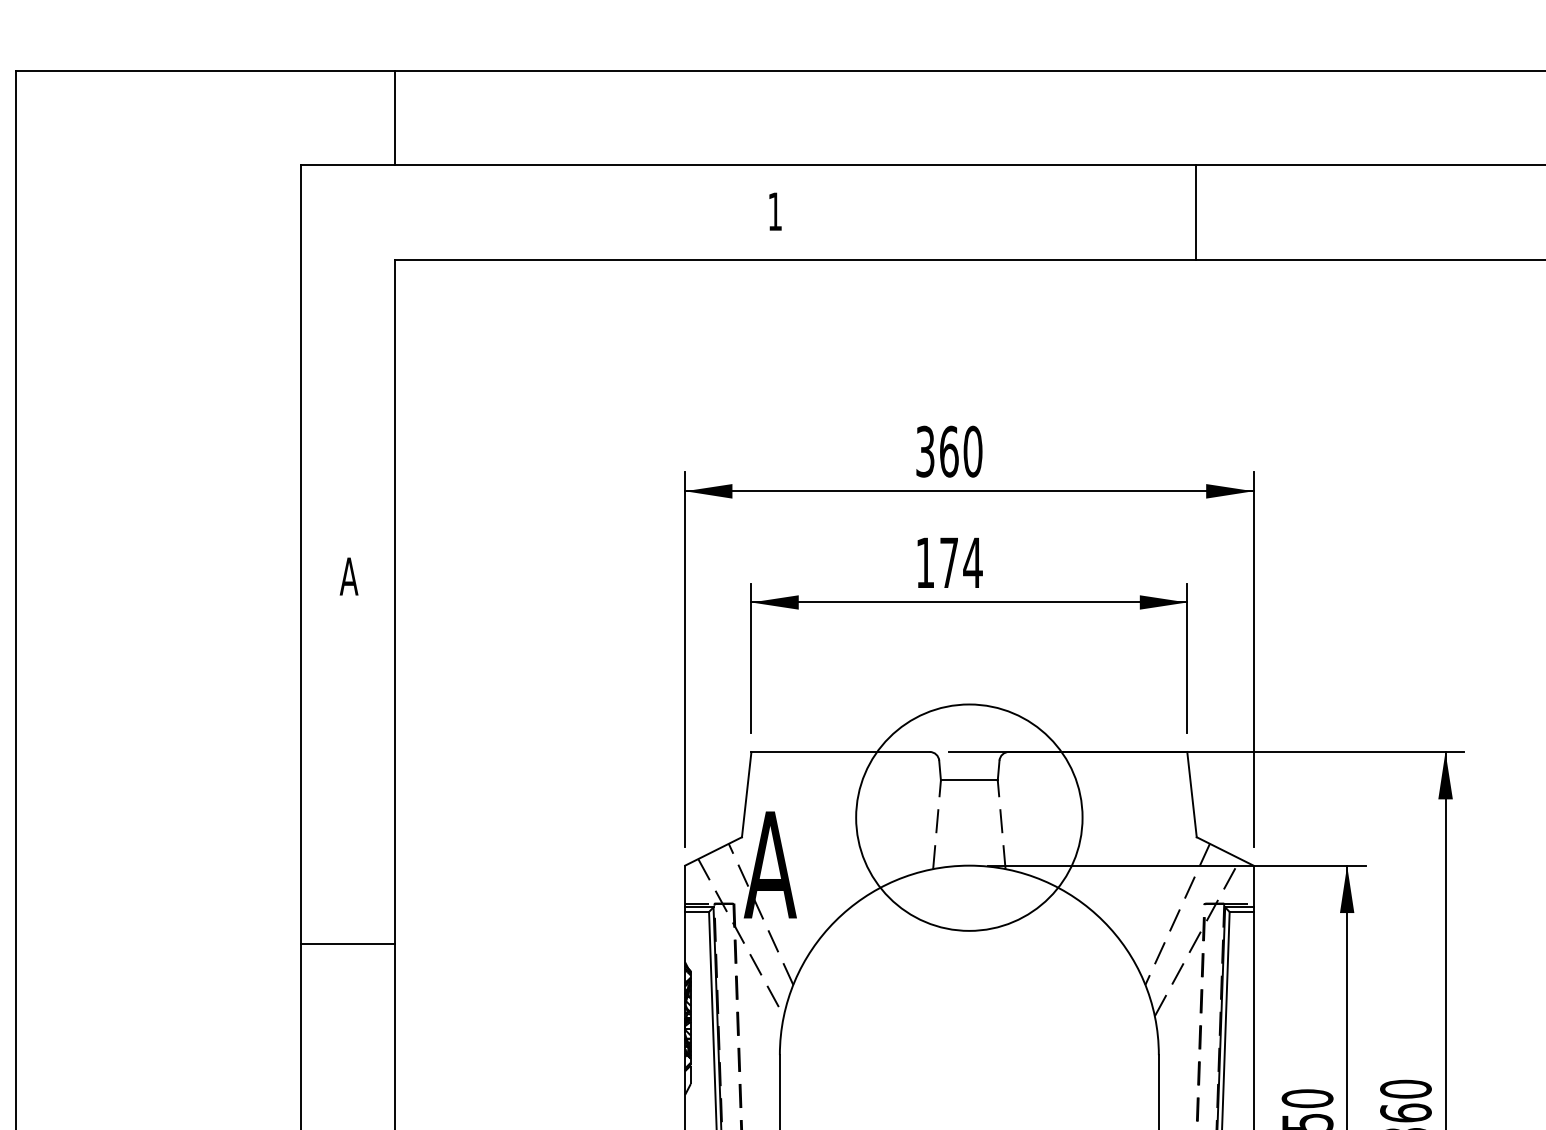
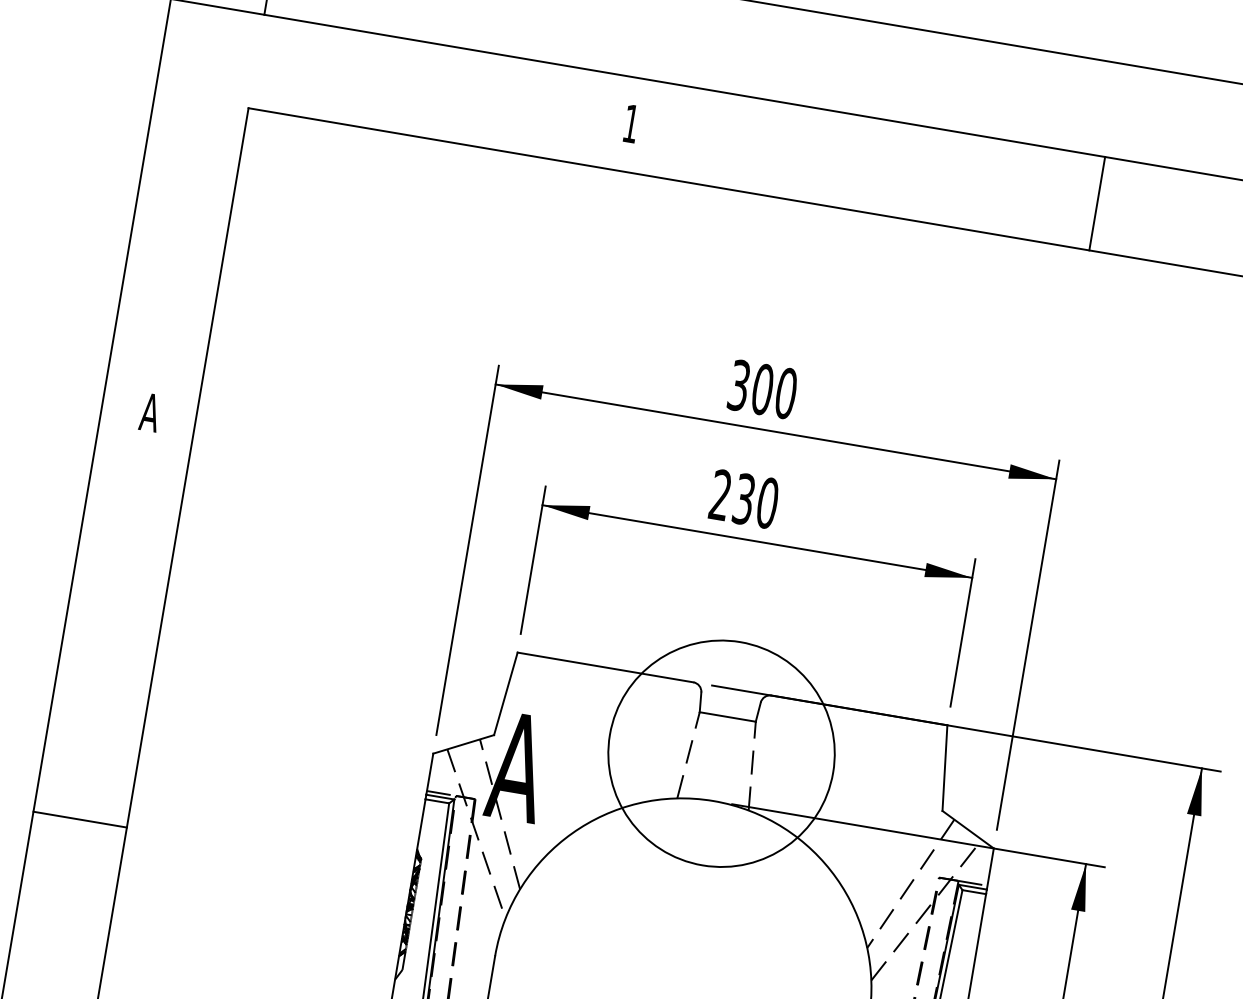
line: (1196, 212) -> (1097, 203), moved
text: (948, 451) -> (762, 389), 360 -> 300
text: (949, 562) -> (744, 498), 174 -> 230
line: (347, 943) -> (79, 819), moved

